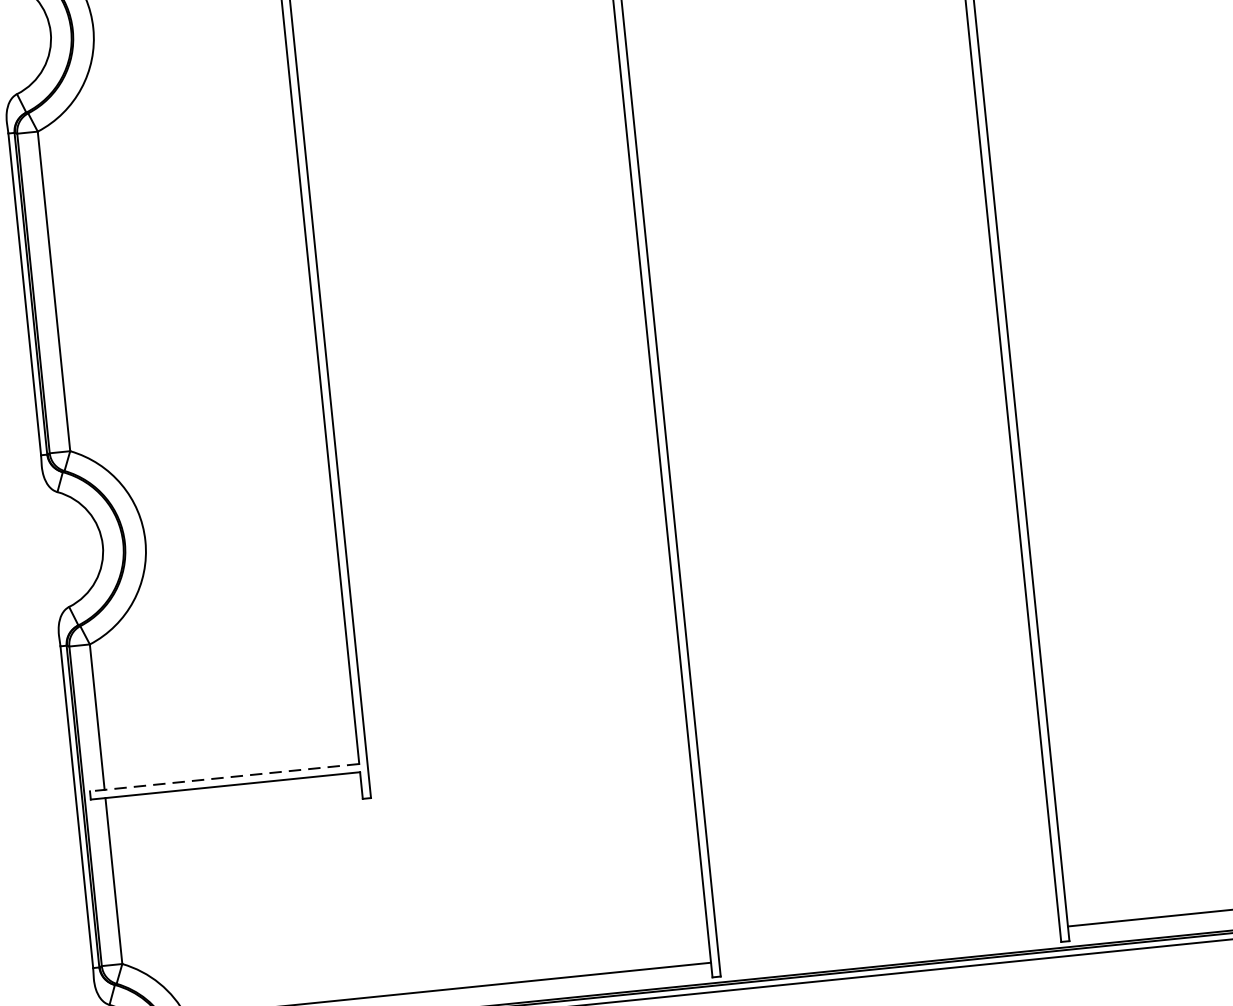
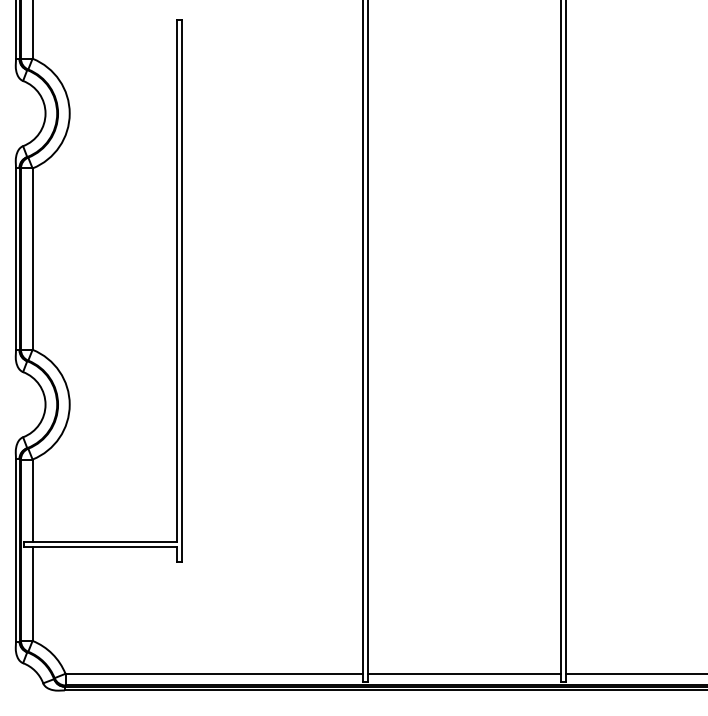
line: (224, 778) -> (100, 542), dashed -> solid
line: (888, 944) -> (464, 673), added

